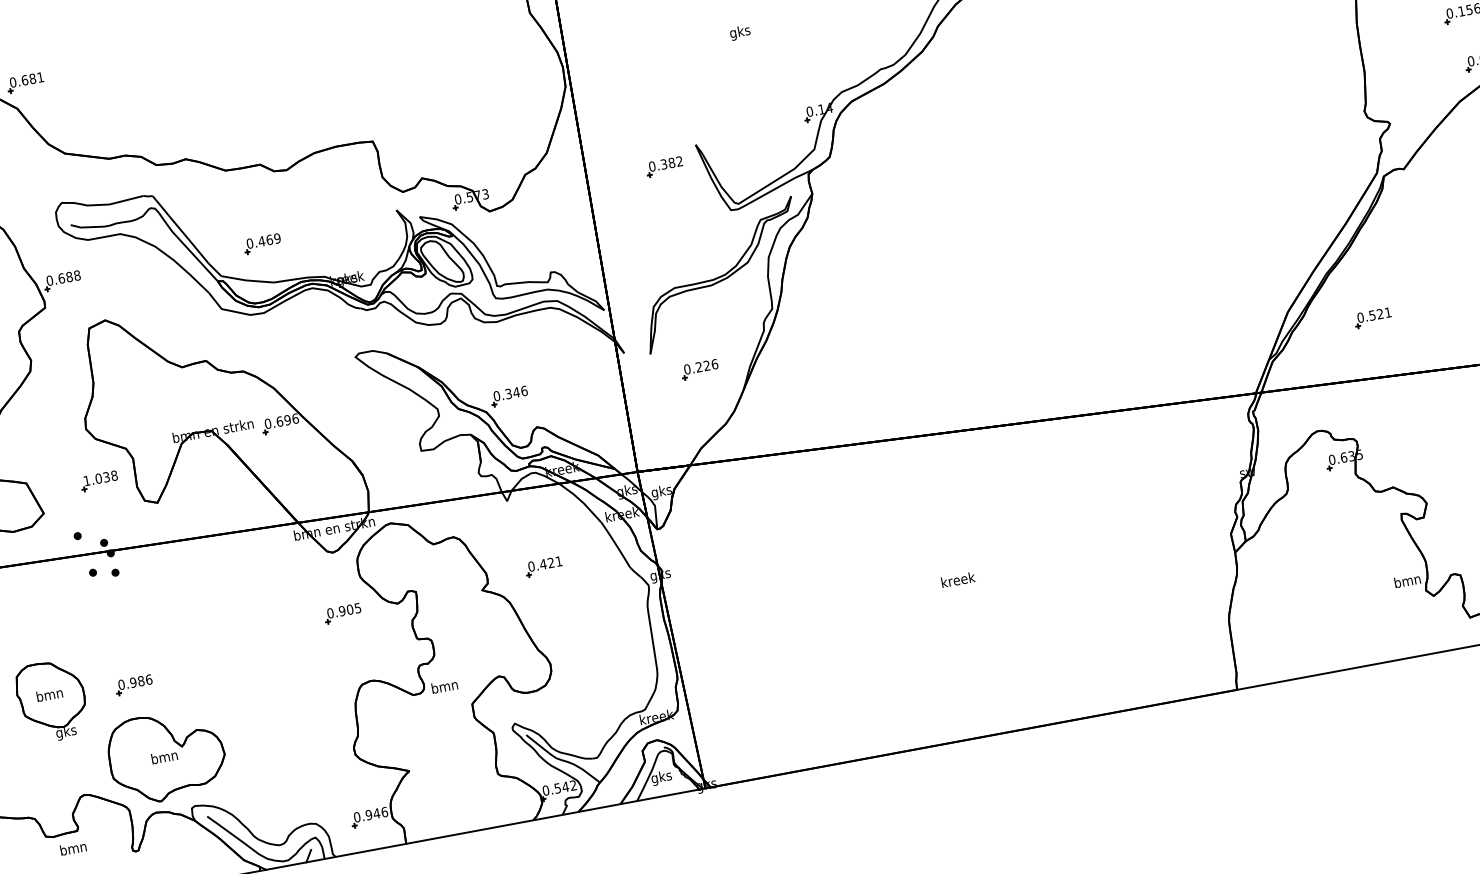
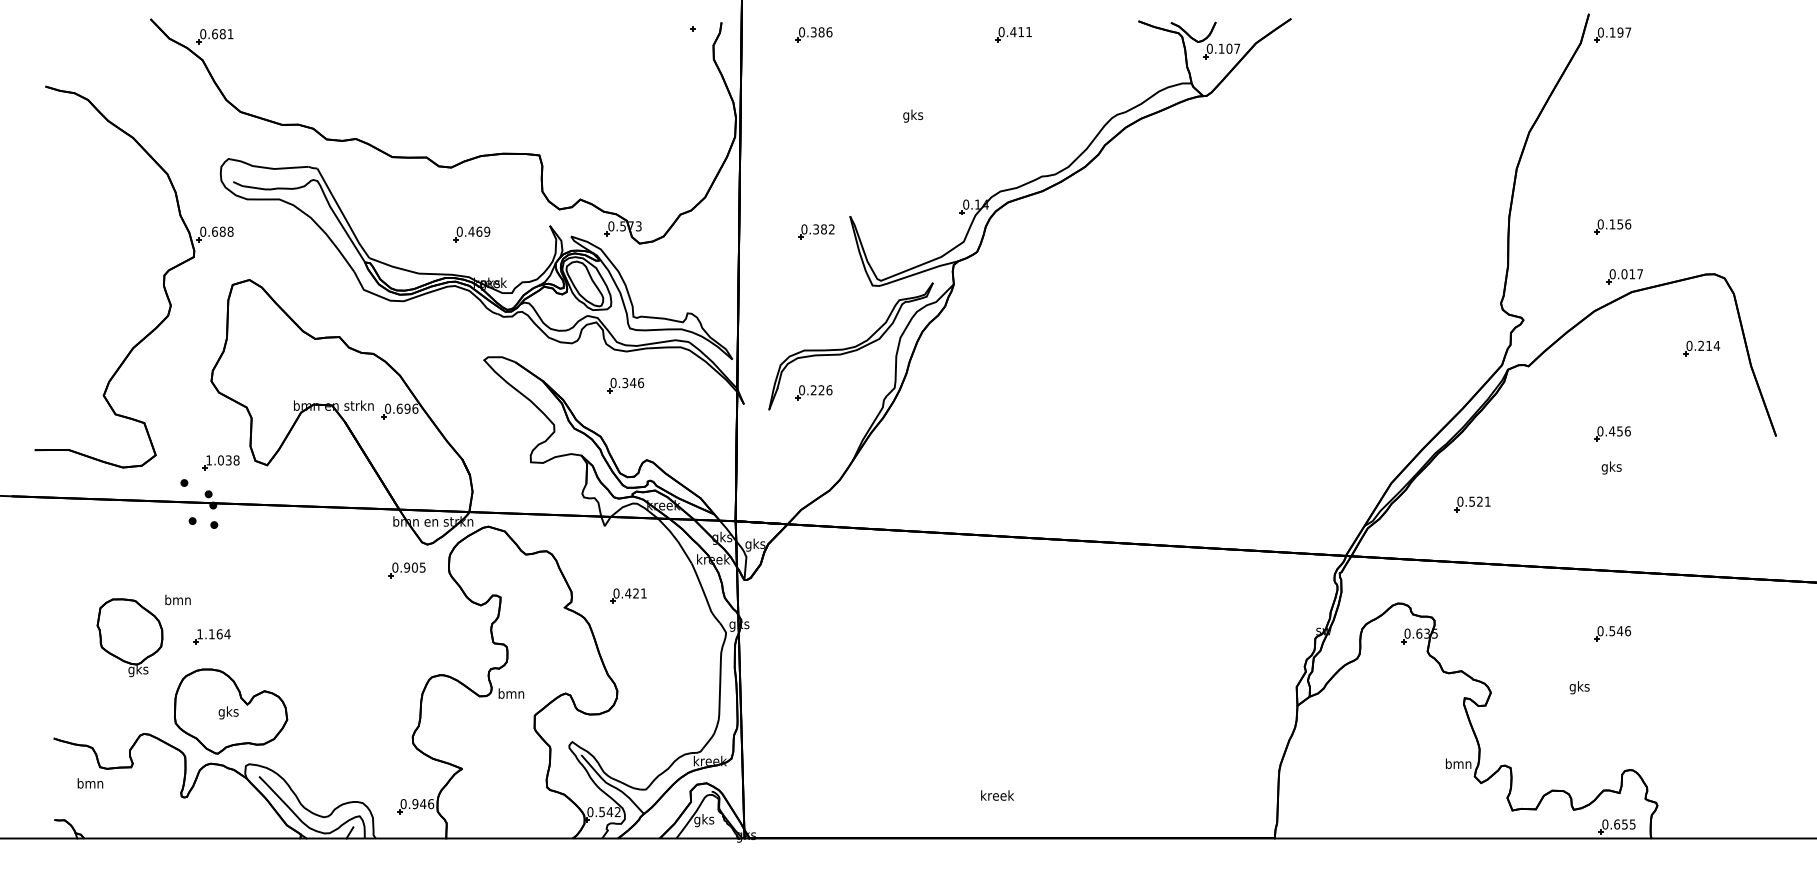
part: (262, 244) -> (471, 234), moved
part: (699, 369) -> (813, 392), moved
part: (509, 396) -> (625, 385), moved
part: (98, 480) -> (220, 462), moved
text: (958, 579) -> (997, 795), moved
part: (342, 614) -> (406, 570), moved
text: (135, 682) -> (213, 634), 0.986 -> 1.164
text: (49, 694) -> (177, 599), moved
text: (164, 757) -> (228, 712), bmn -> gks
text: (73, 848) -> (90, 783), moved

